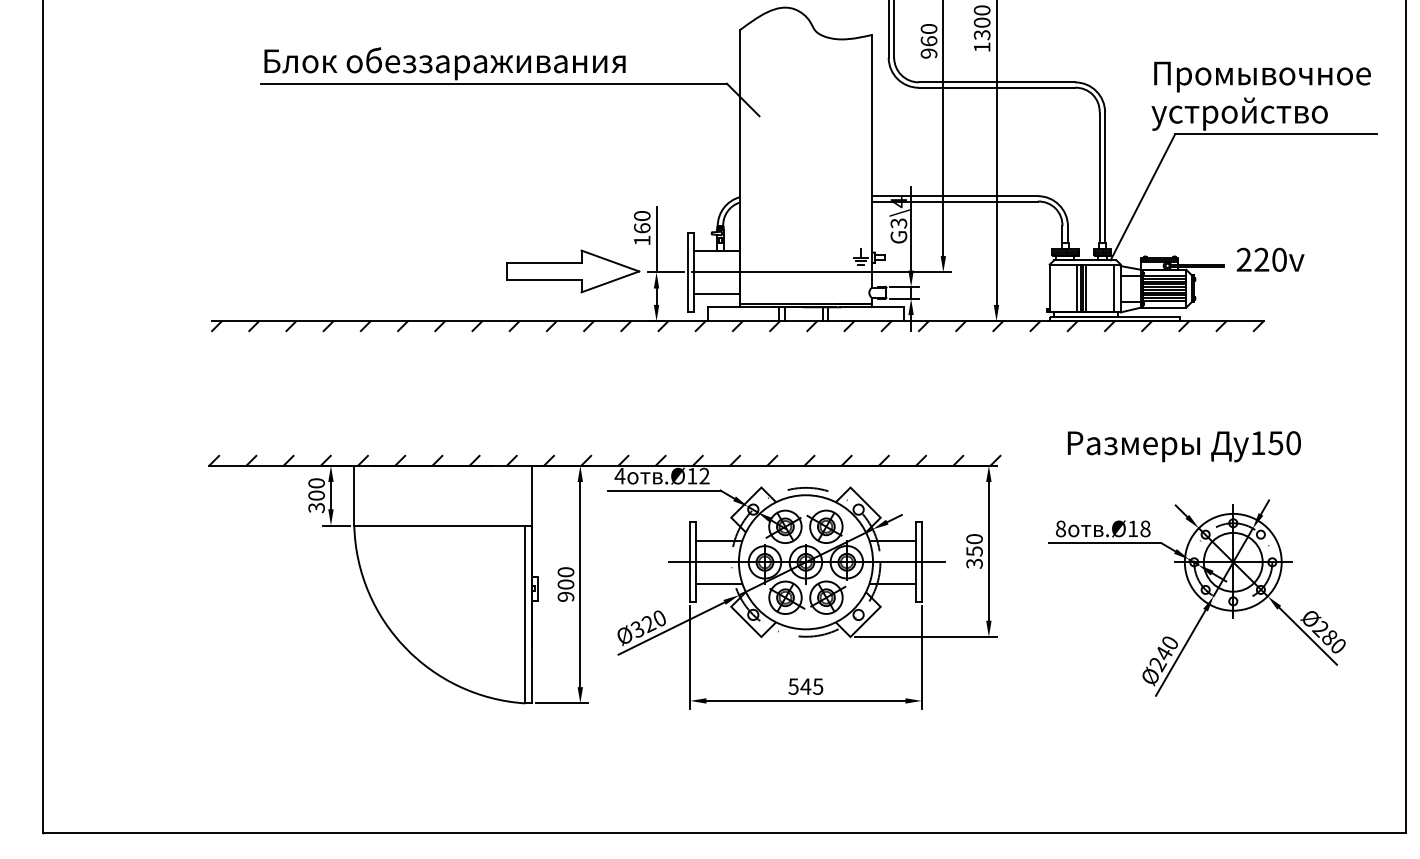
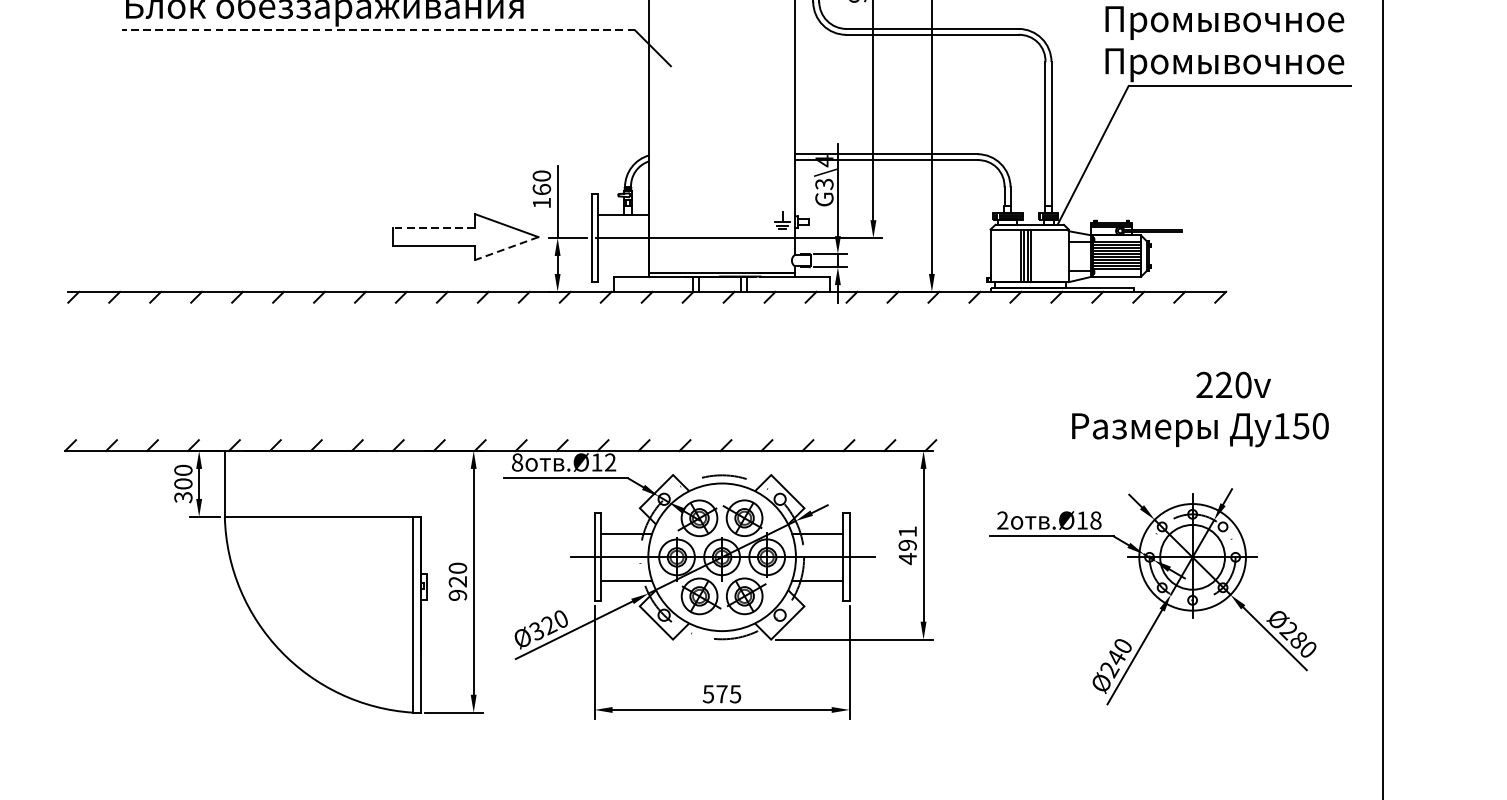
line: (494, 83) -> (379, 30), solid -> dashed
text: (1260, 113) -> (1222, 63), устройство -> Промывочное
text: (1270, 259) -> (1233, 384), moved
line: (543, 263) -> (433, 228), solid -> dashed
line: (610, 281) -> (506, 248), solid -> dashed
line: (1113, 288) -> (1060, 255), removed
line: (716, 293) -> (623, 261), removed
text: (1183, 446) -> (1199, 429), moved
text: (619, 475) -> (516, 461), 4 -> 8
line: (532, 494) -> (421, 482), removed
text: (1060, 528) -> (1002, 520), 8 -> 2
text: (974, 551) -> (907, 545), 350 -> 491
text: (565, 584) -> (457, 581), 900 -> 920
text: (805, 686) -> (721, 694), 545 -> 575

